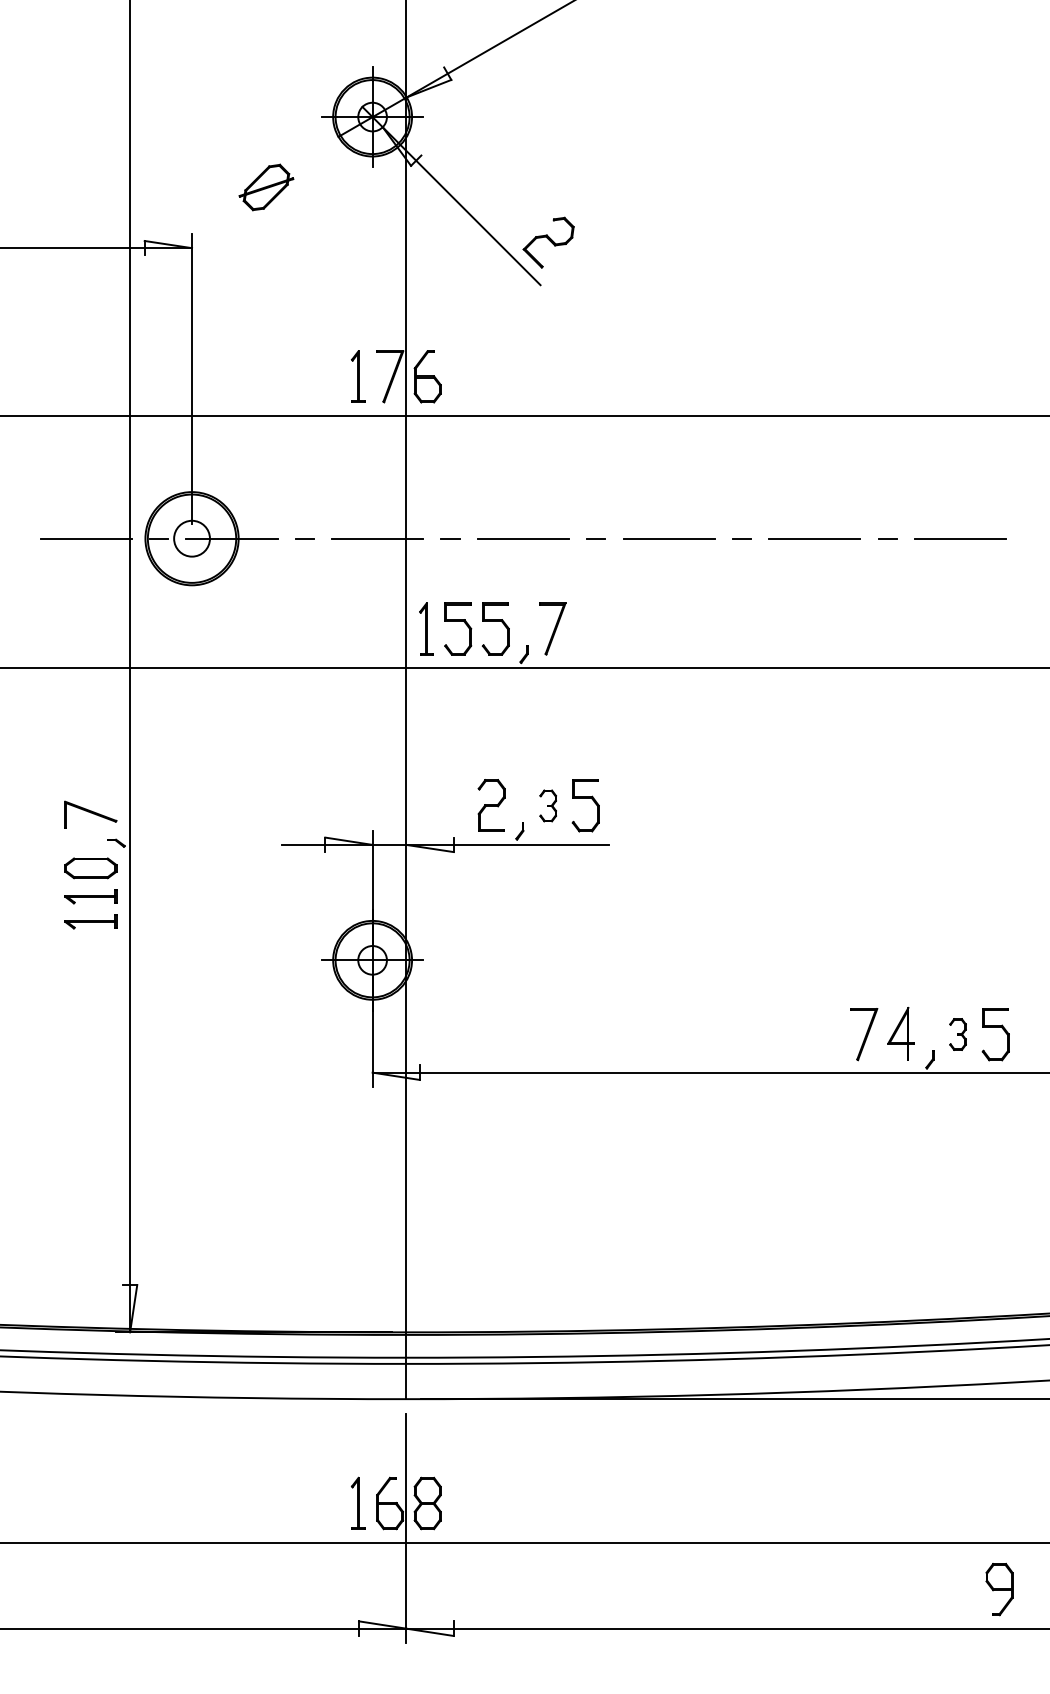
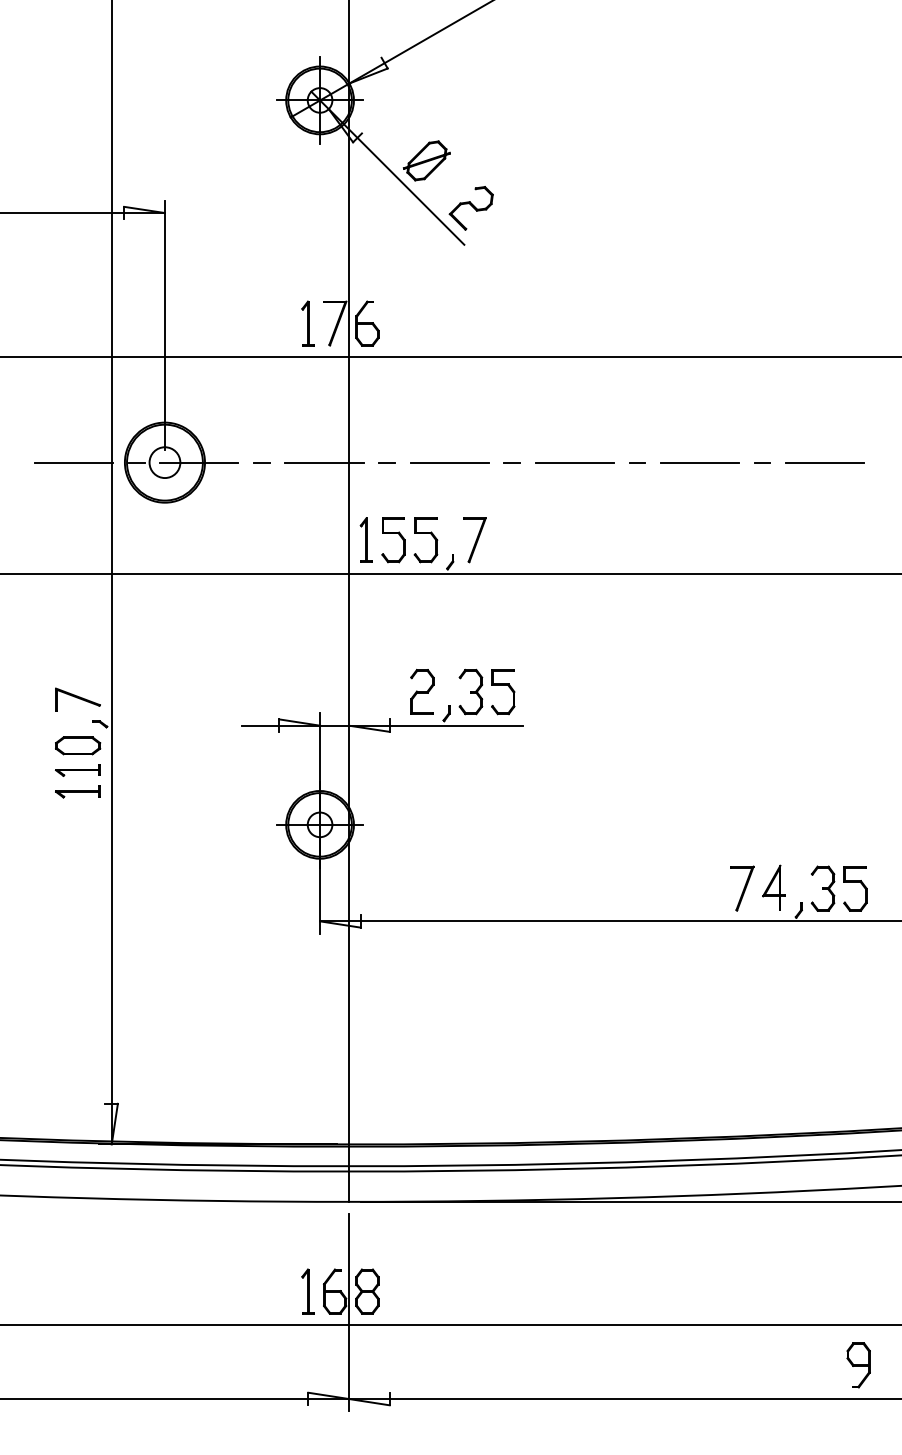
part: (266, 187) -> (426, 160), moved
part: (547, 806) -> (470, 692), size x1.67
part: (957, 1034) -> (822, 888), size x1.67

